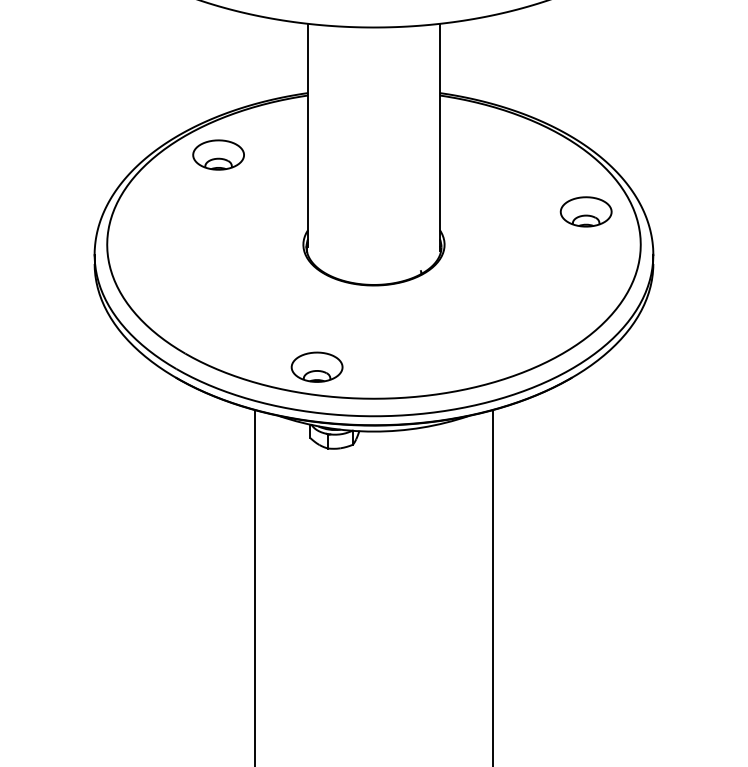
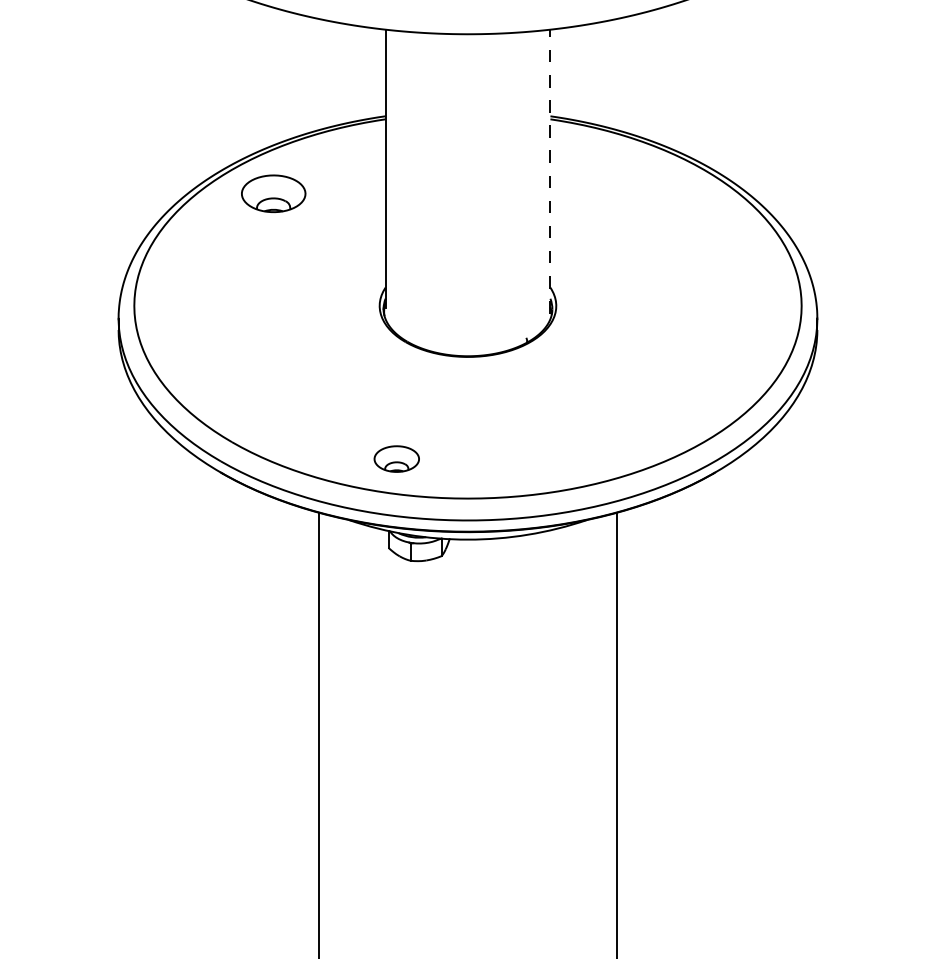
line: (439, 137) -> (549, 171), solid -> dashed
part: (585, 211) -> (732, 264), removed
part: (316, 366) -> (396, 458), size x0.7

